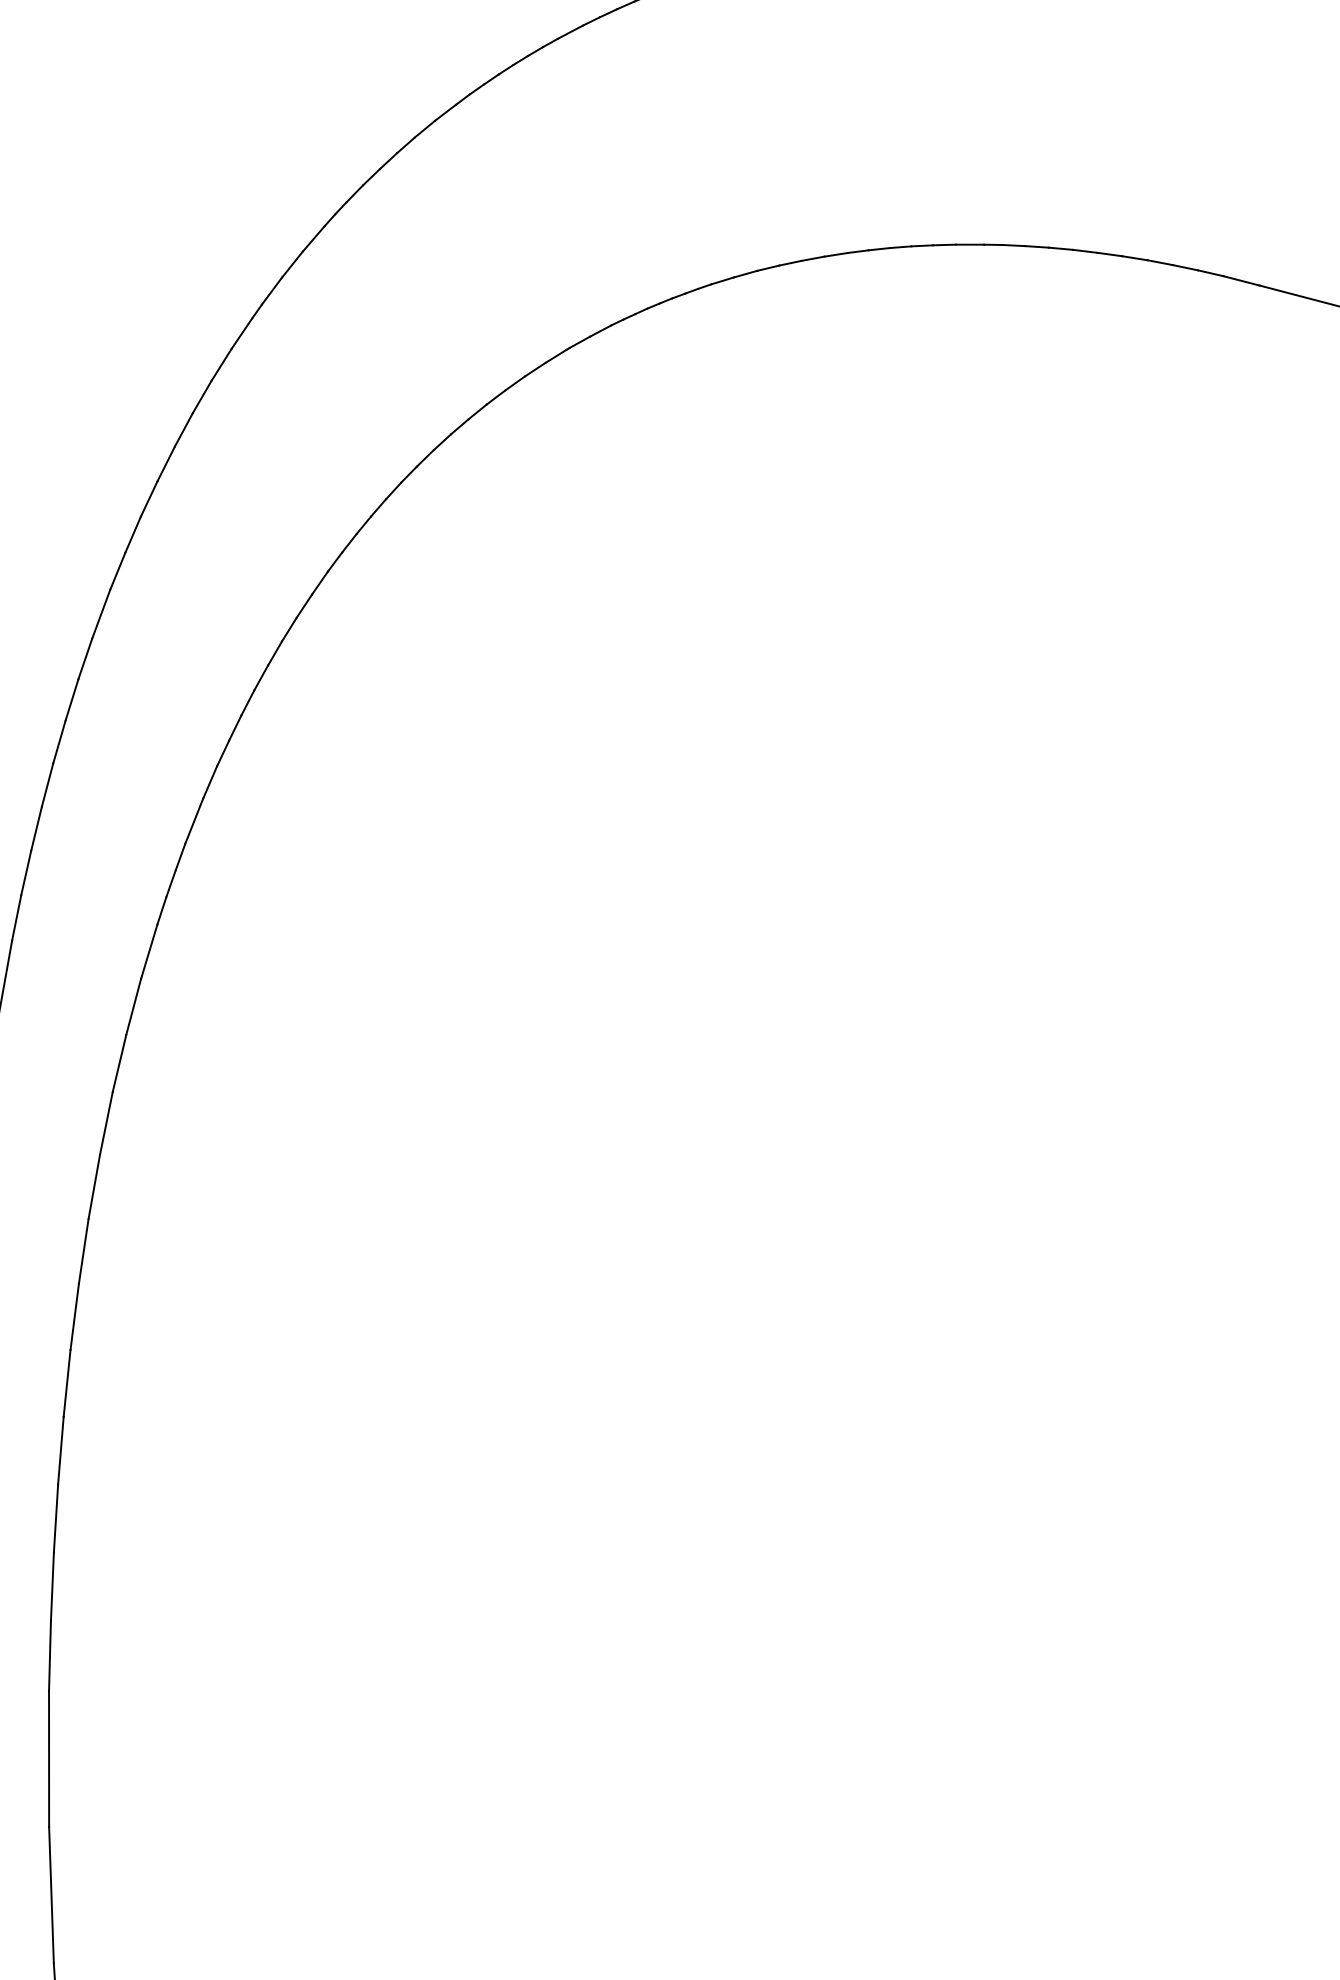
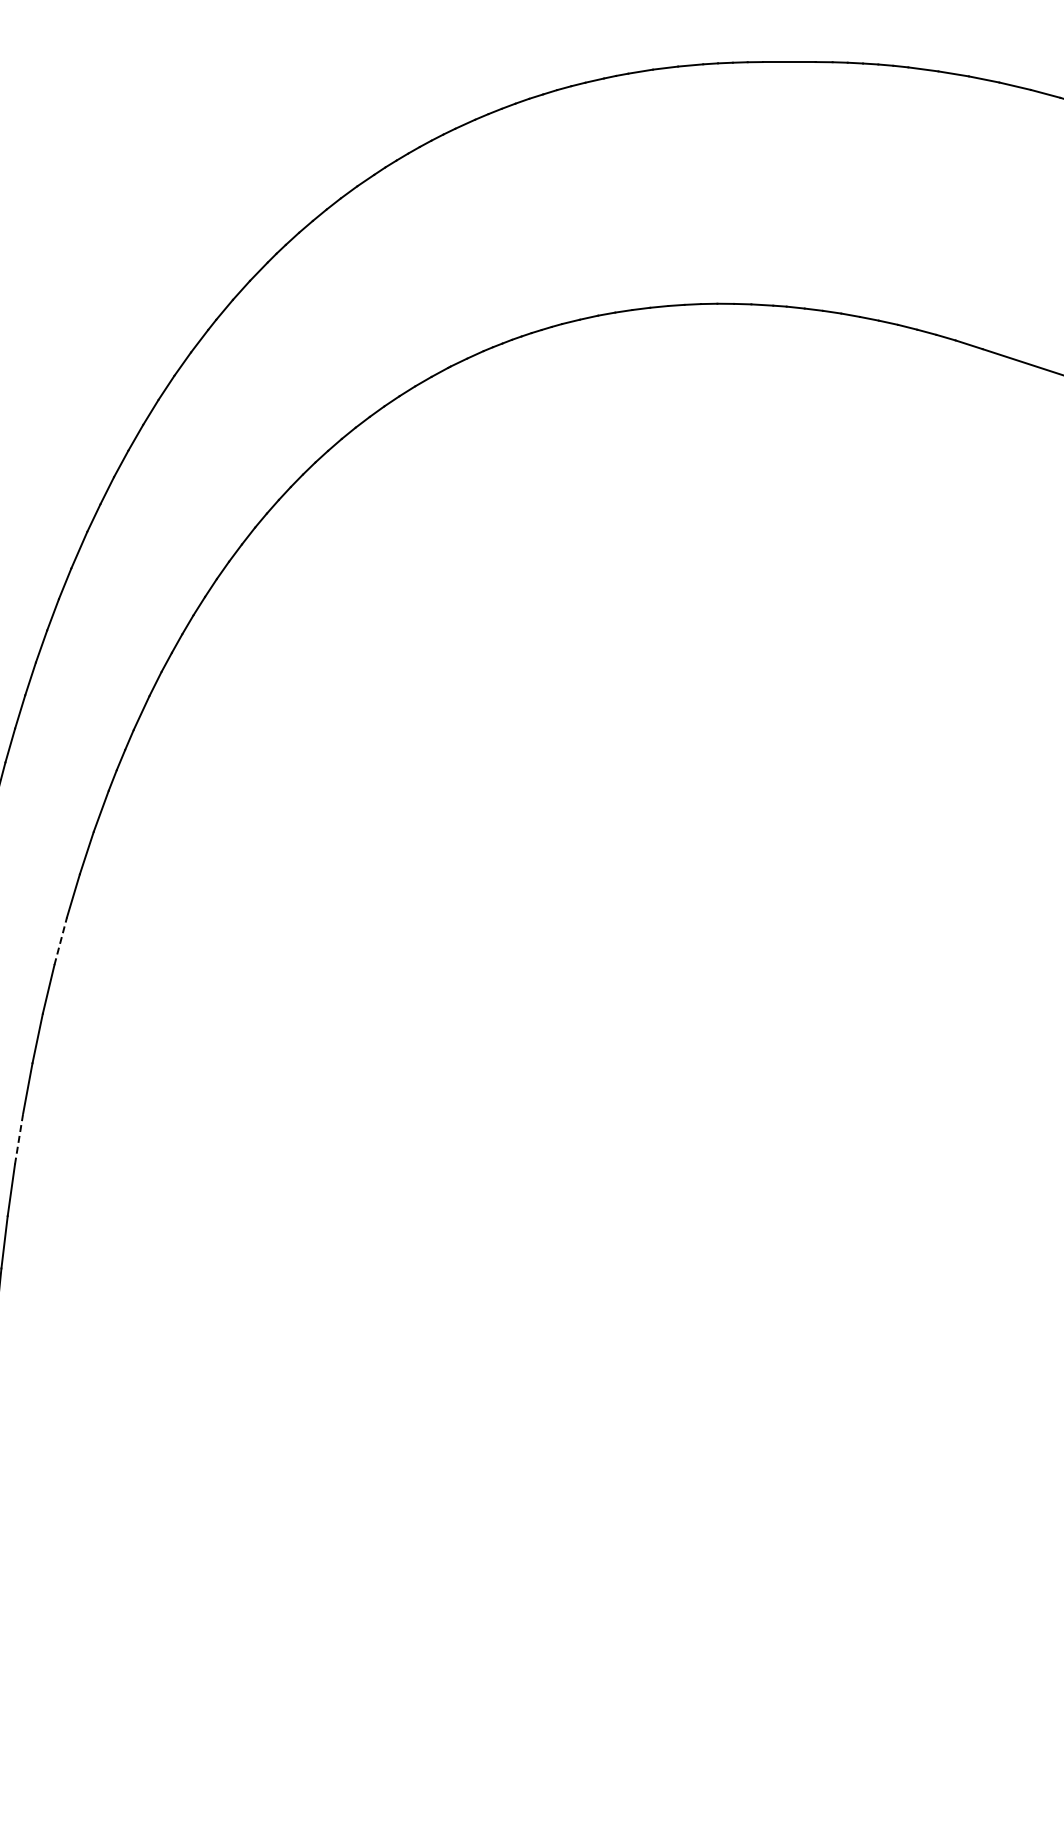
line: (106, 1123) -> (60, 941), solid -> dashed
line: (67, 1383) -> (19, 1139), solid -> dashed

